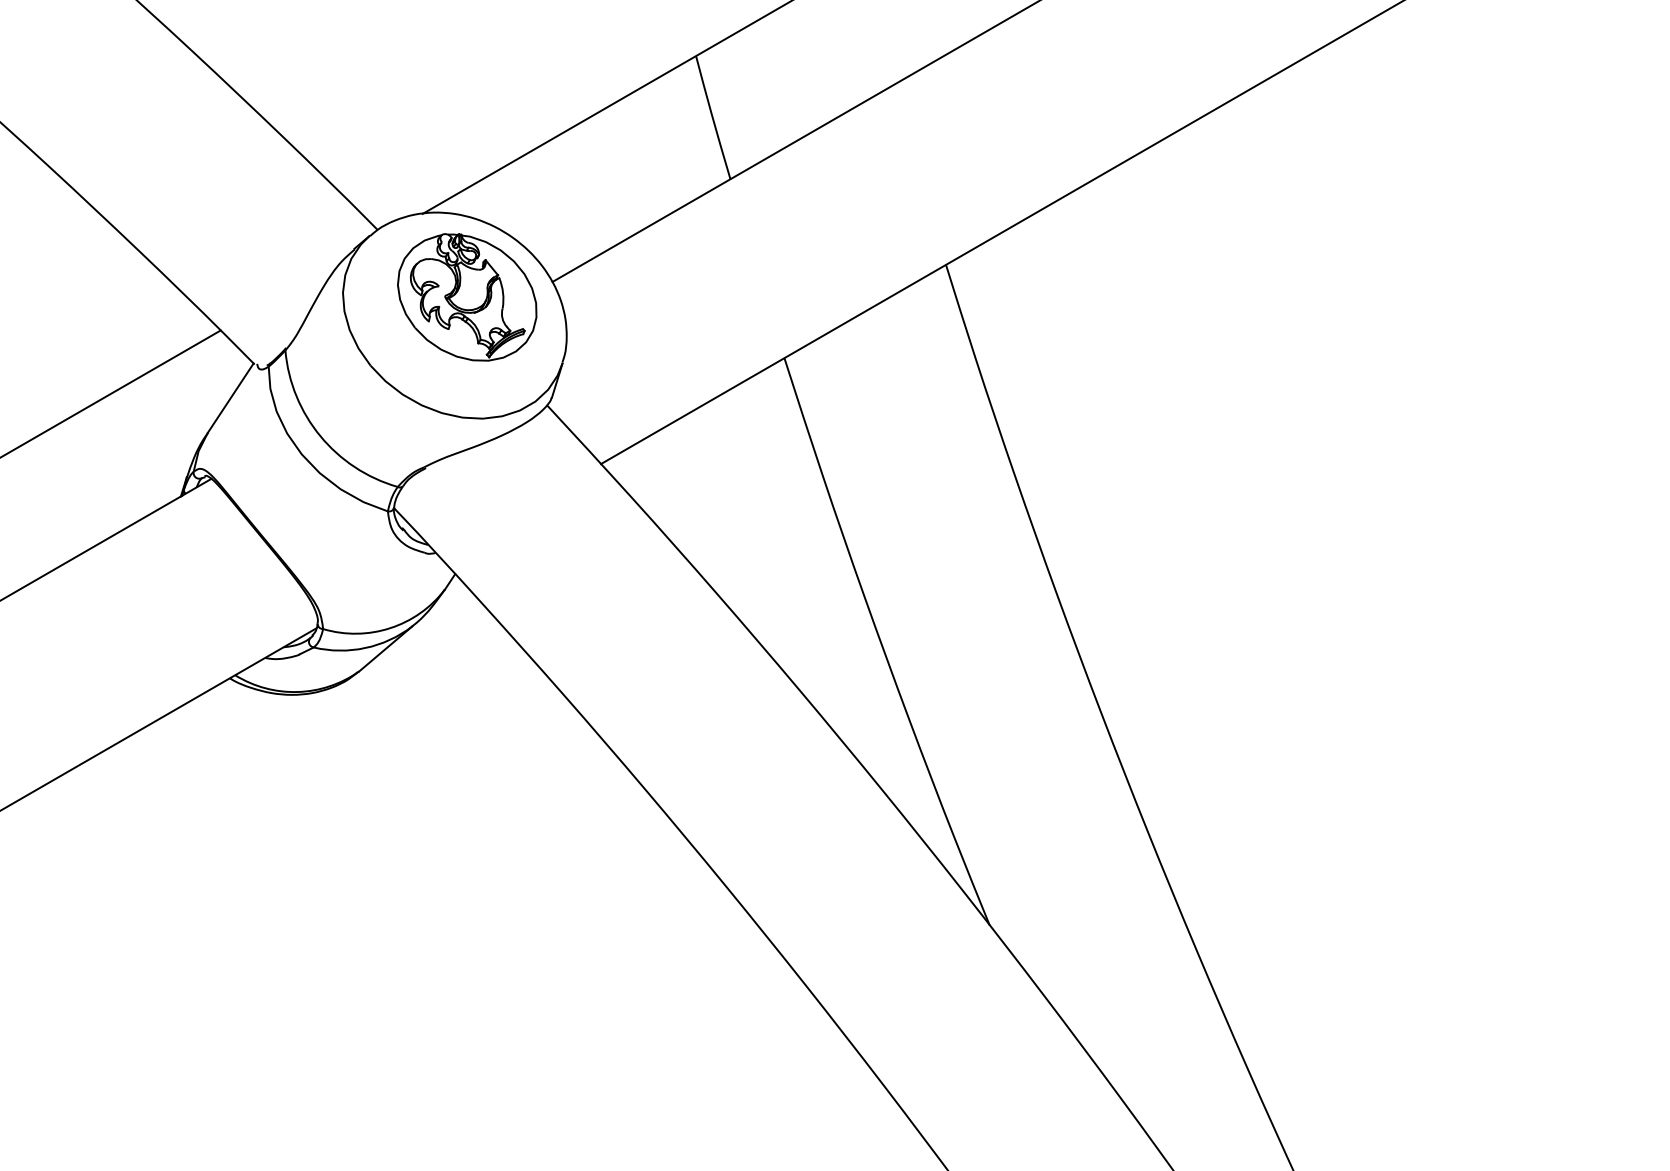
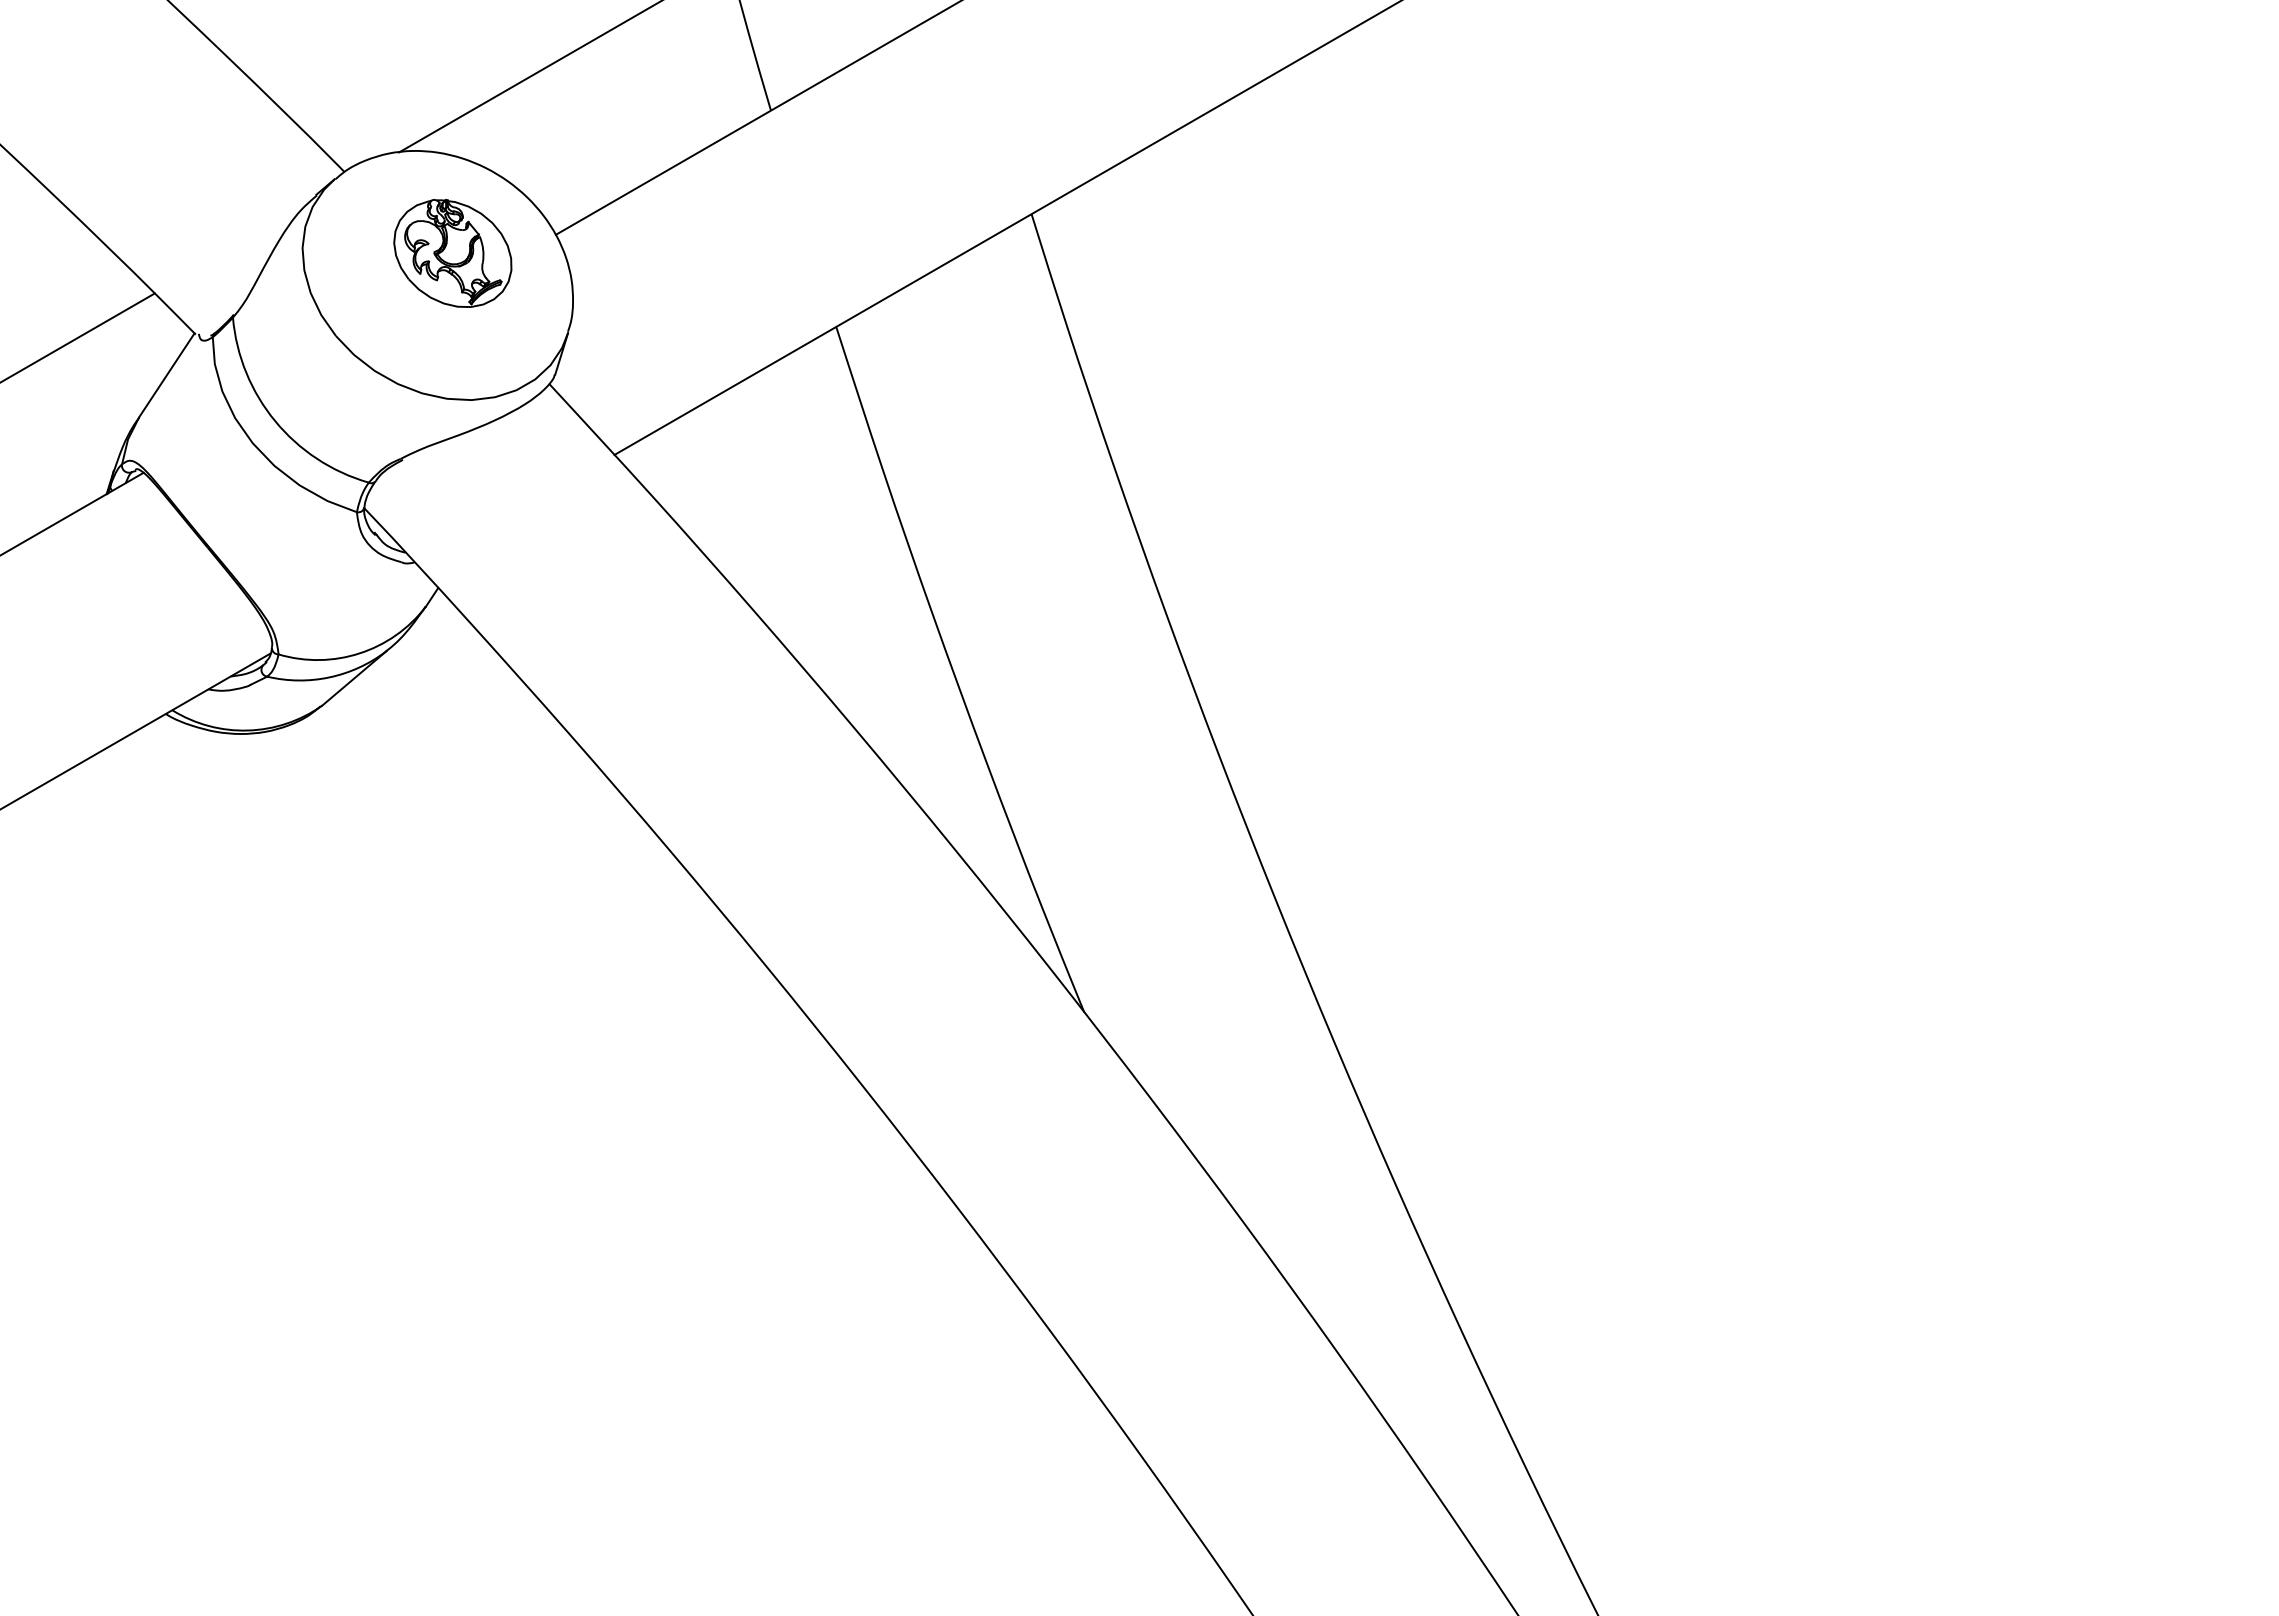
part: (467, 297) -> (452, 253), size x0.7

